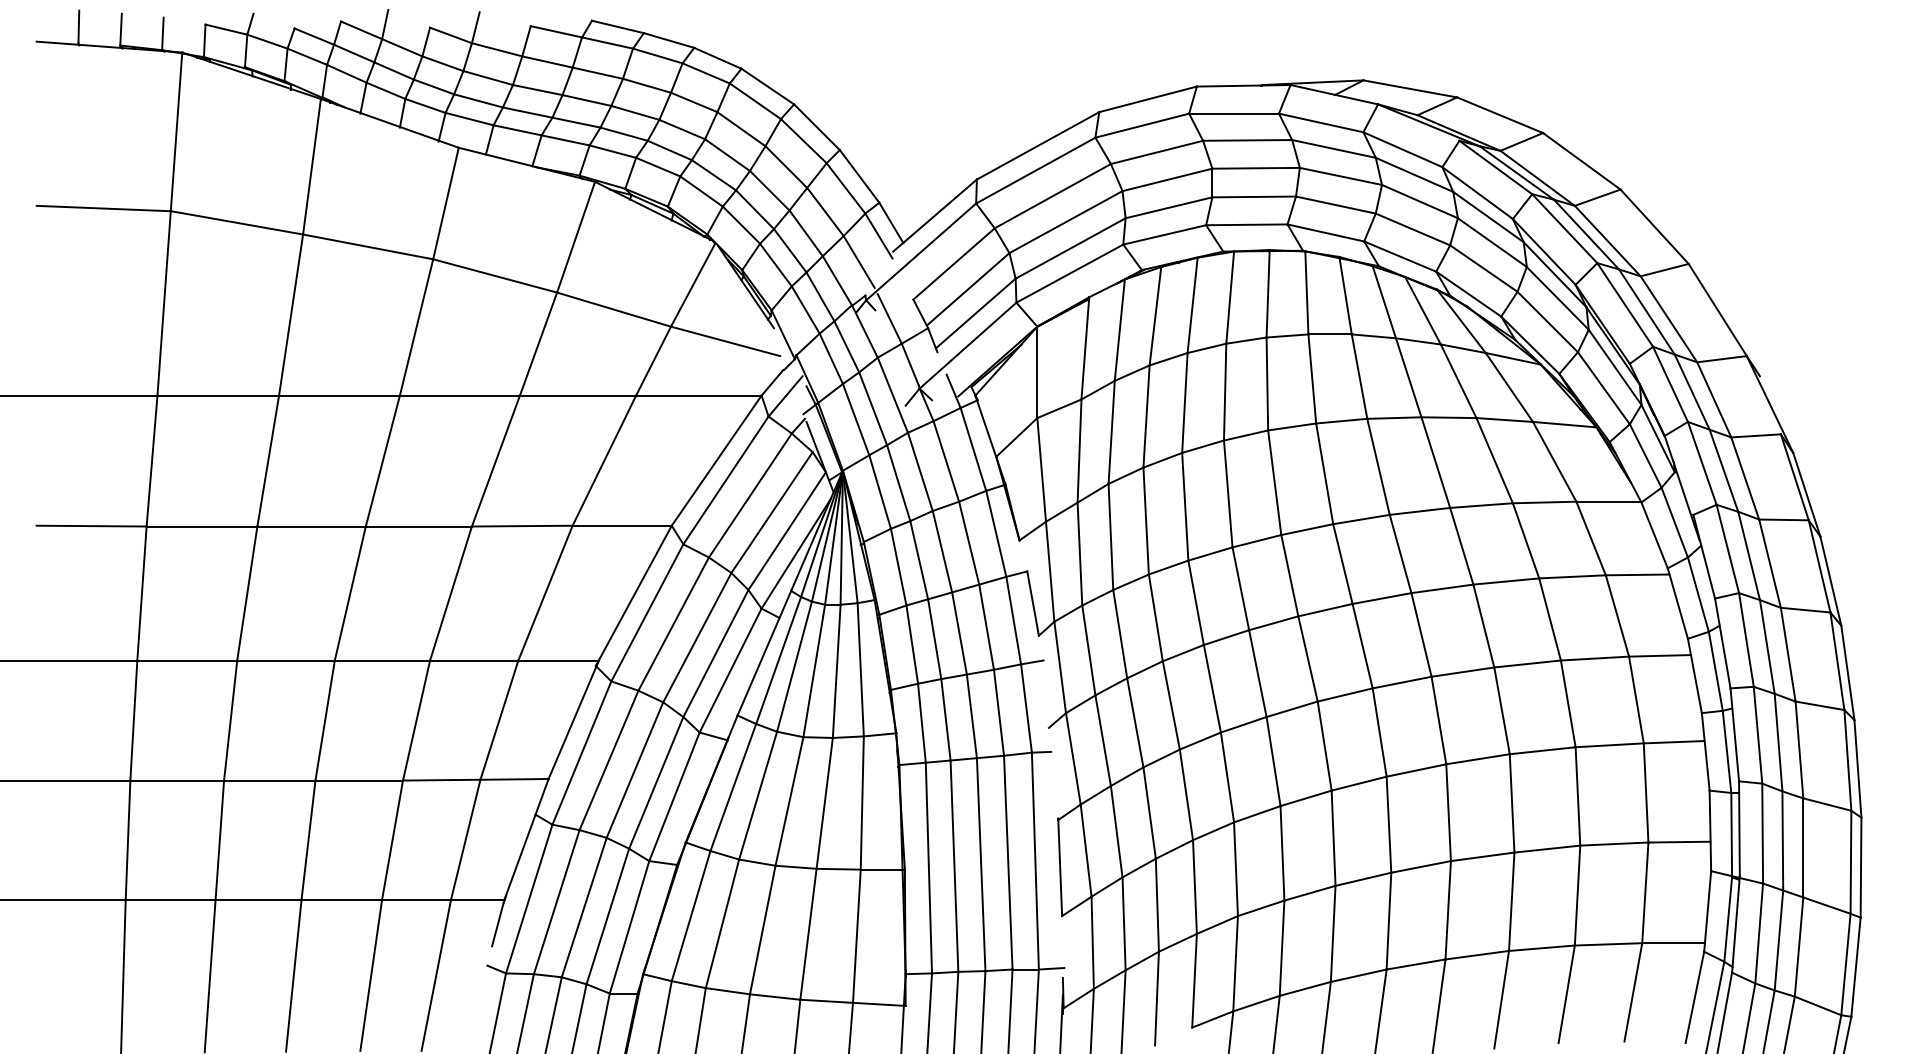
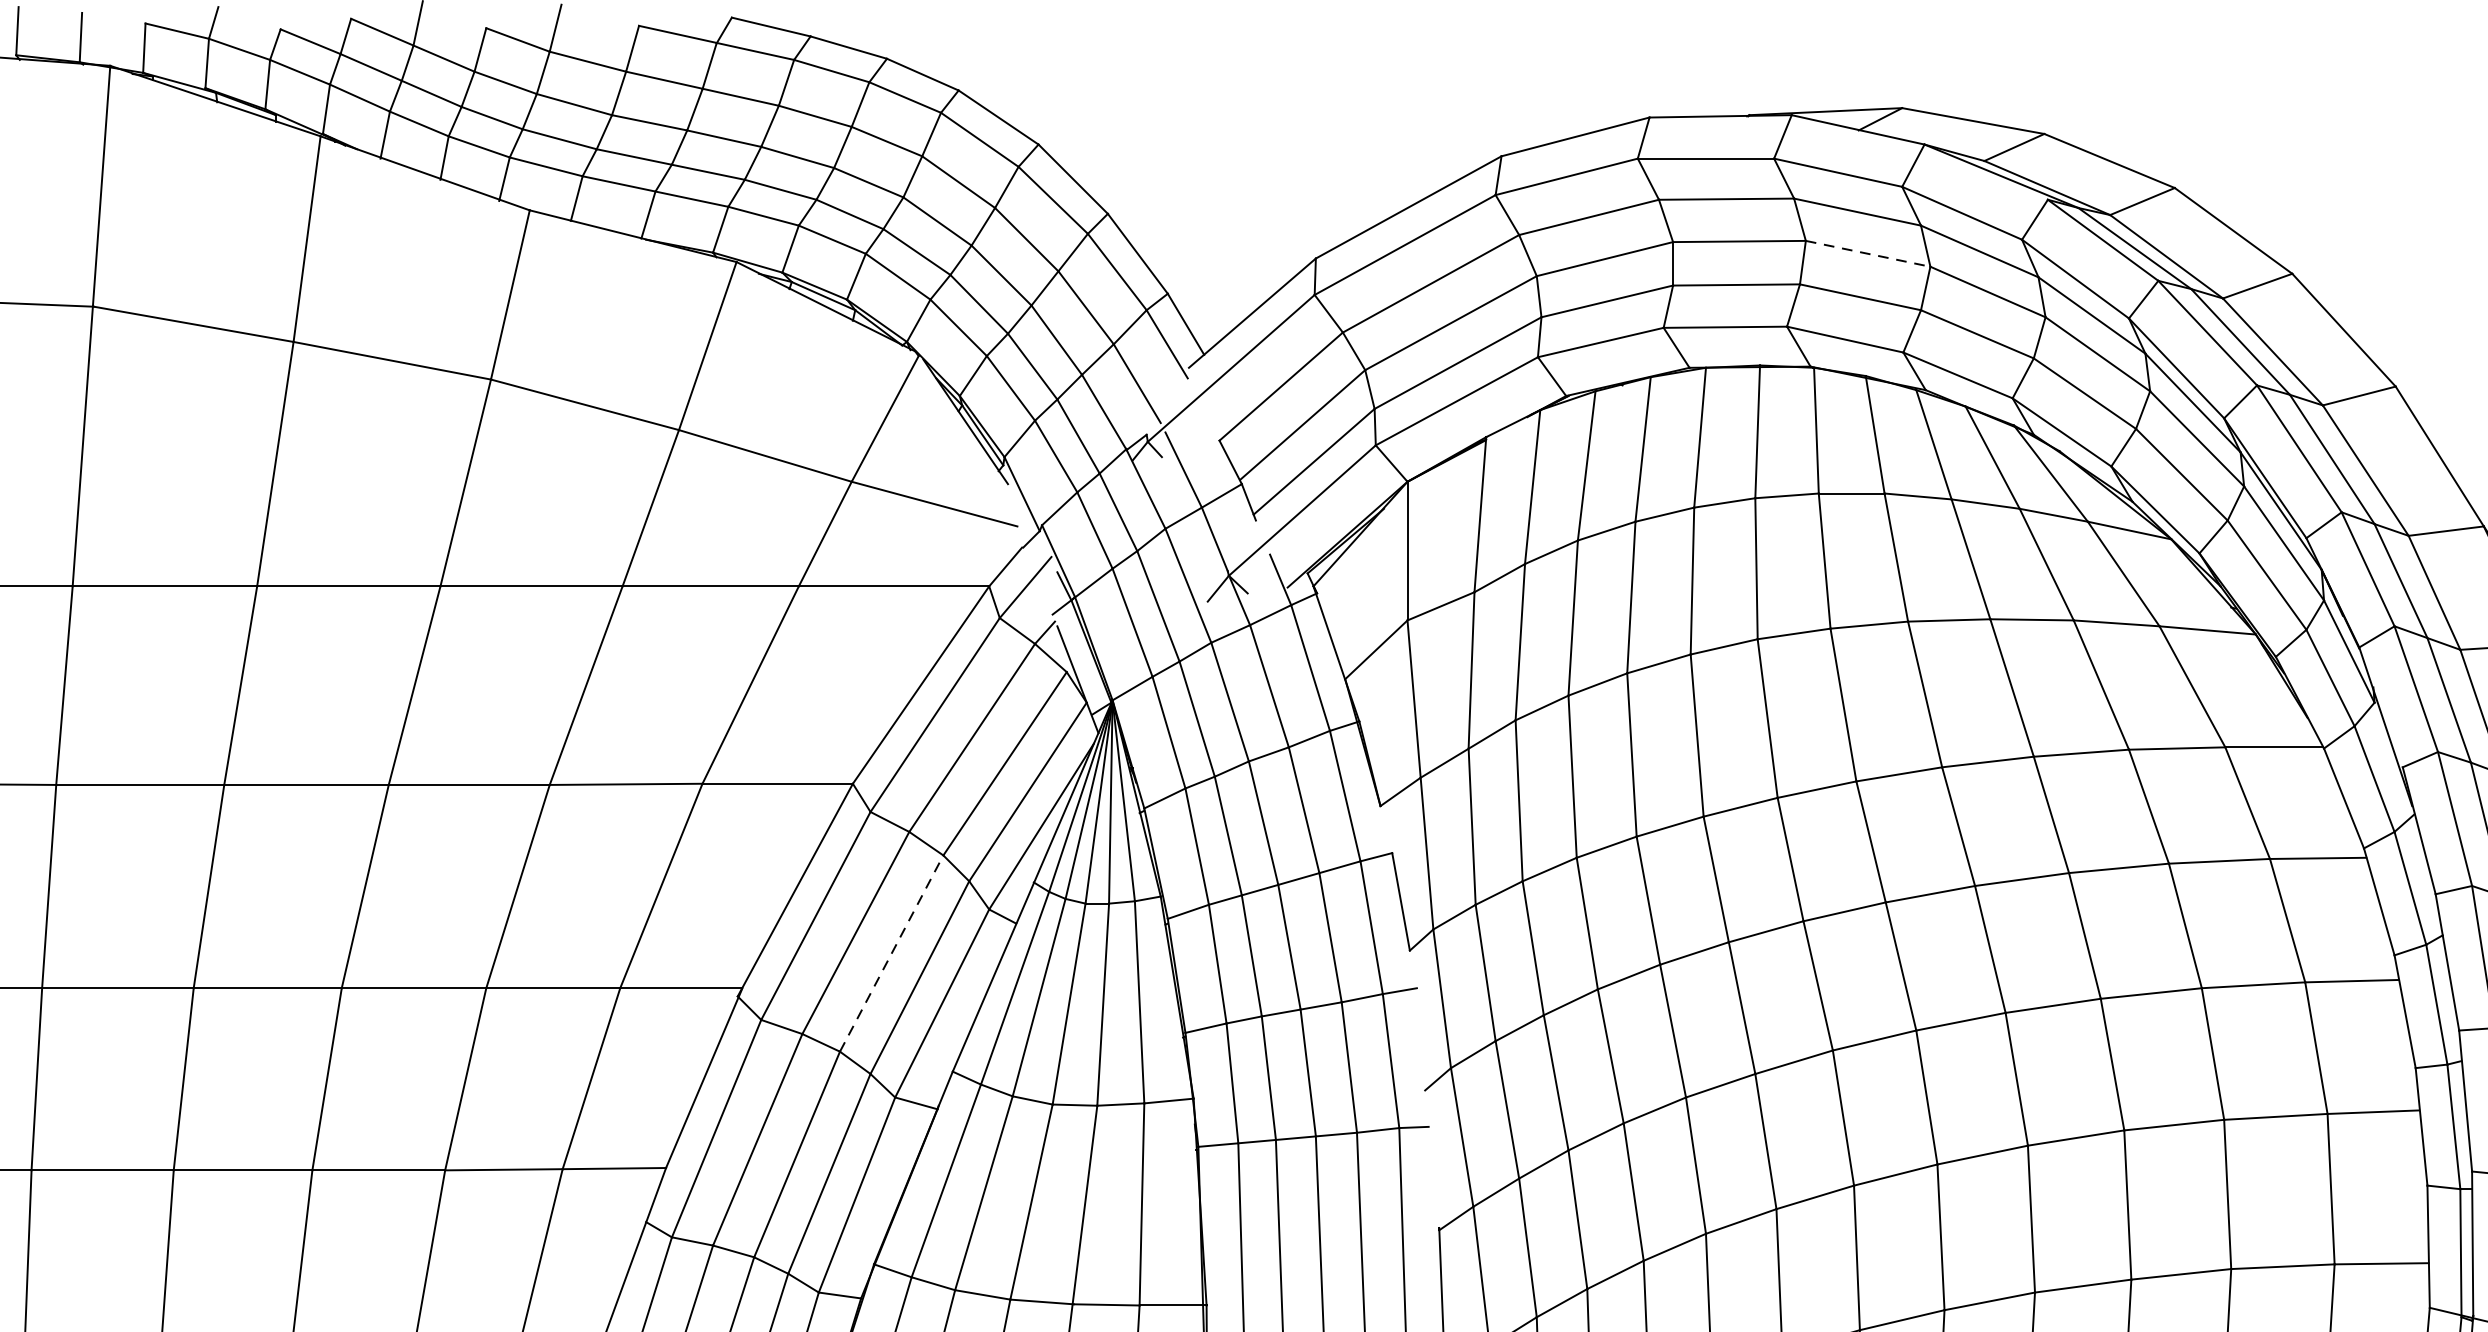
line: (1340, 176) -> (1867, 253), solid -> dashed
line: (697, 637) -> (891, 953), solid -> dashed

